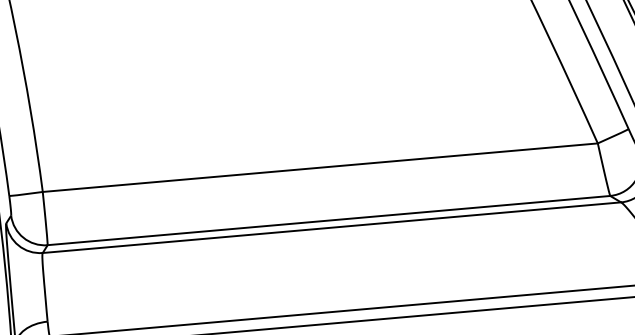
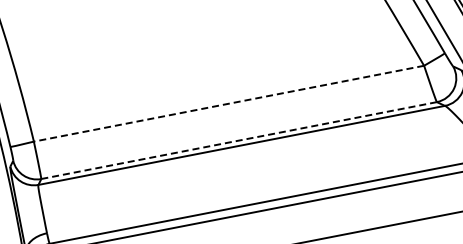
line: (321, 167) -> (229, 103), solid -> dashed
line: (329, 220) -> (239, 140), solid -> dashed

